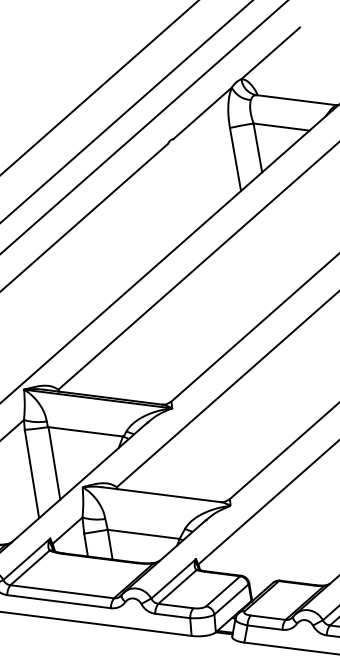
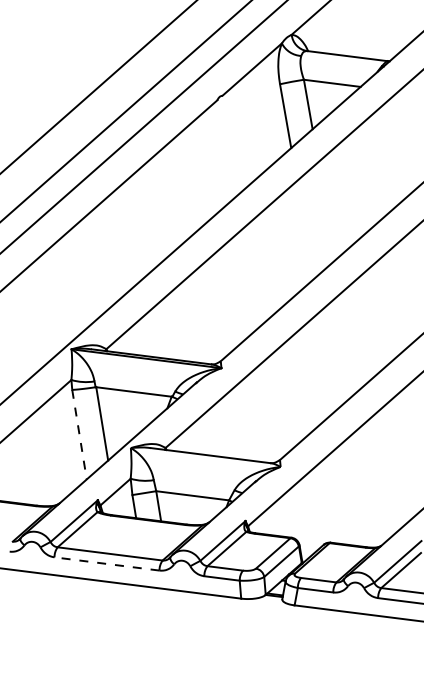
line: (31, 474) -> (79, 435), solid -> dashed
line: (59, 601) -> (107, 563), solid -> dashed

